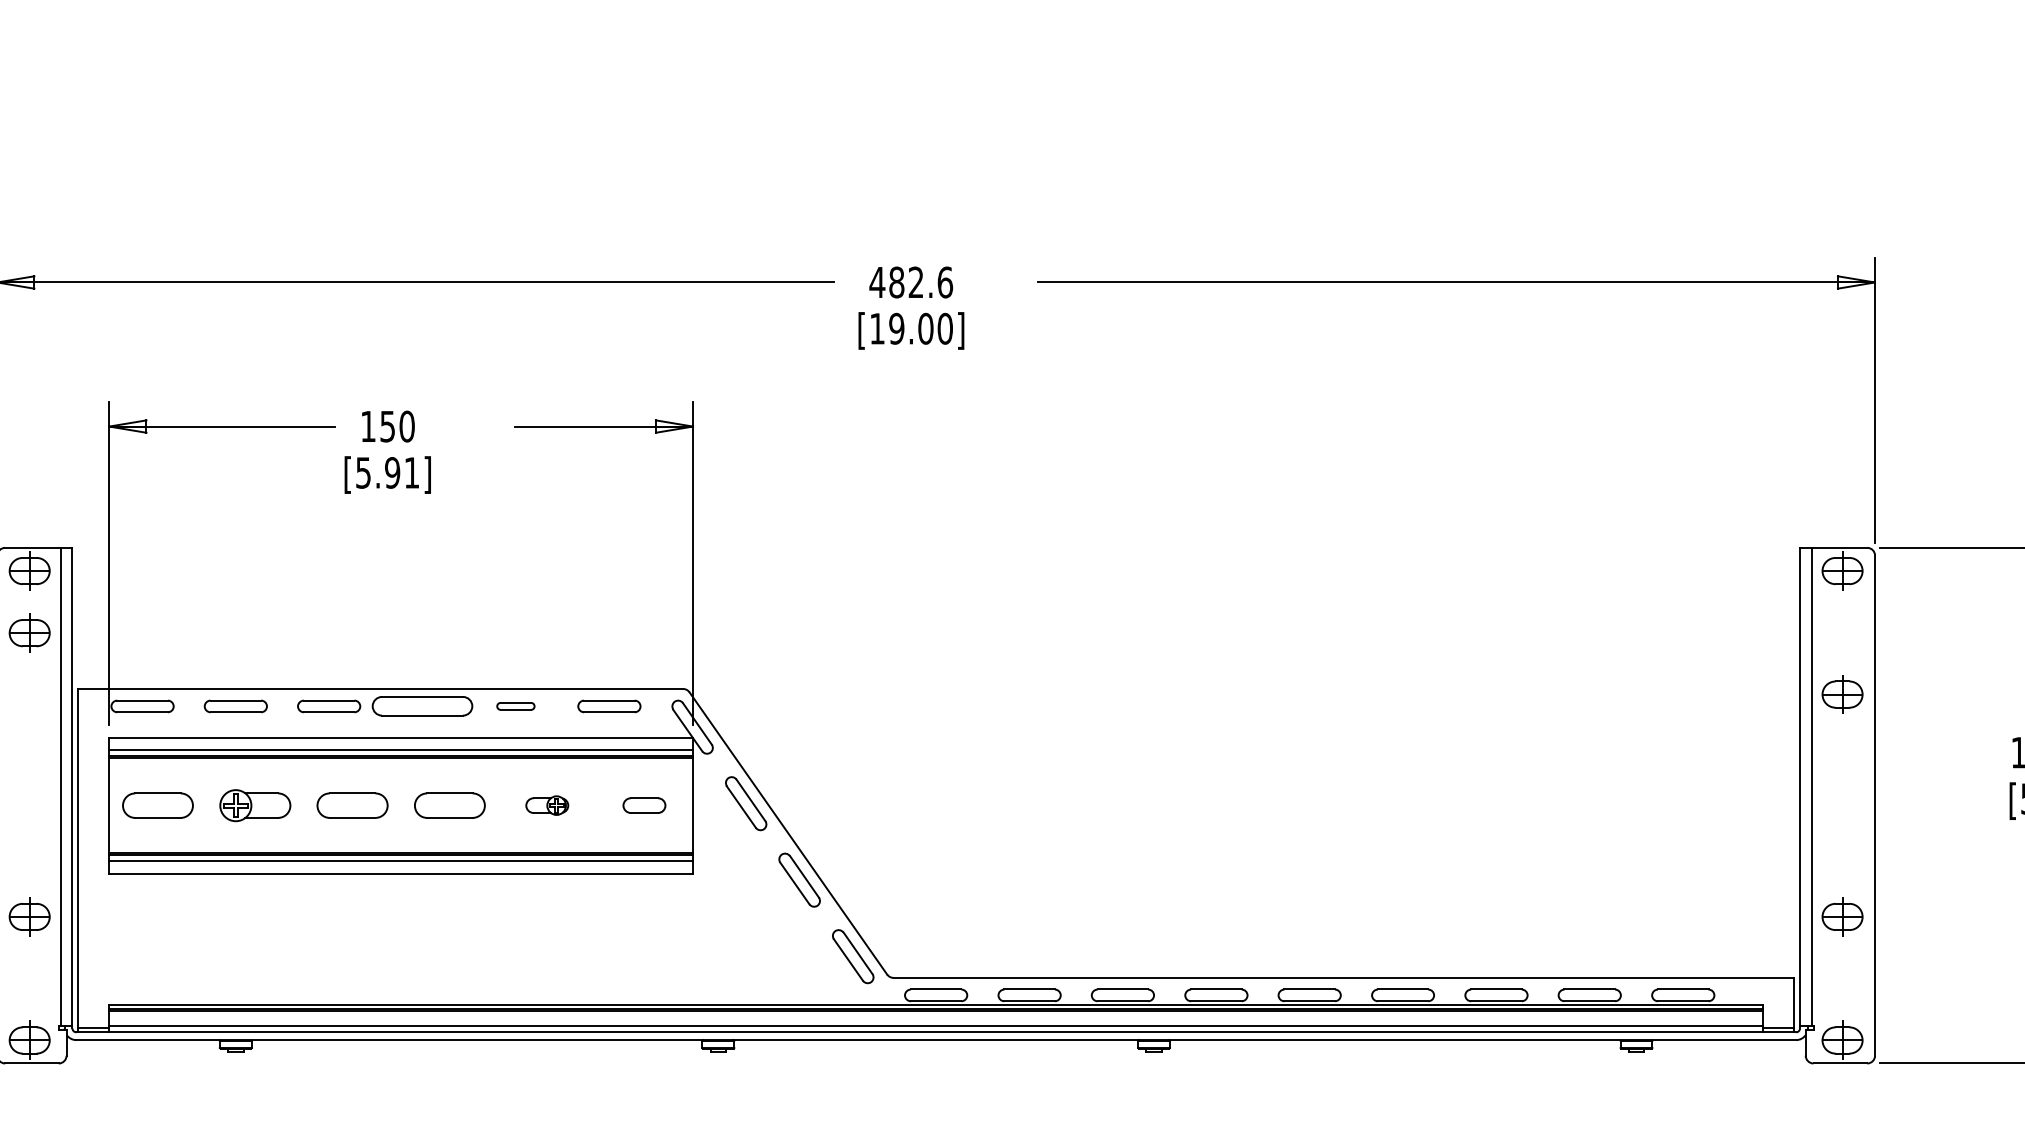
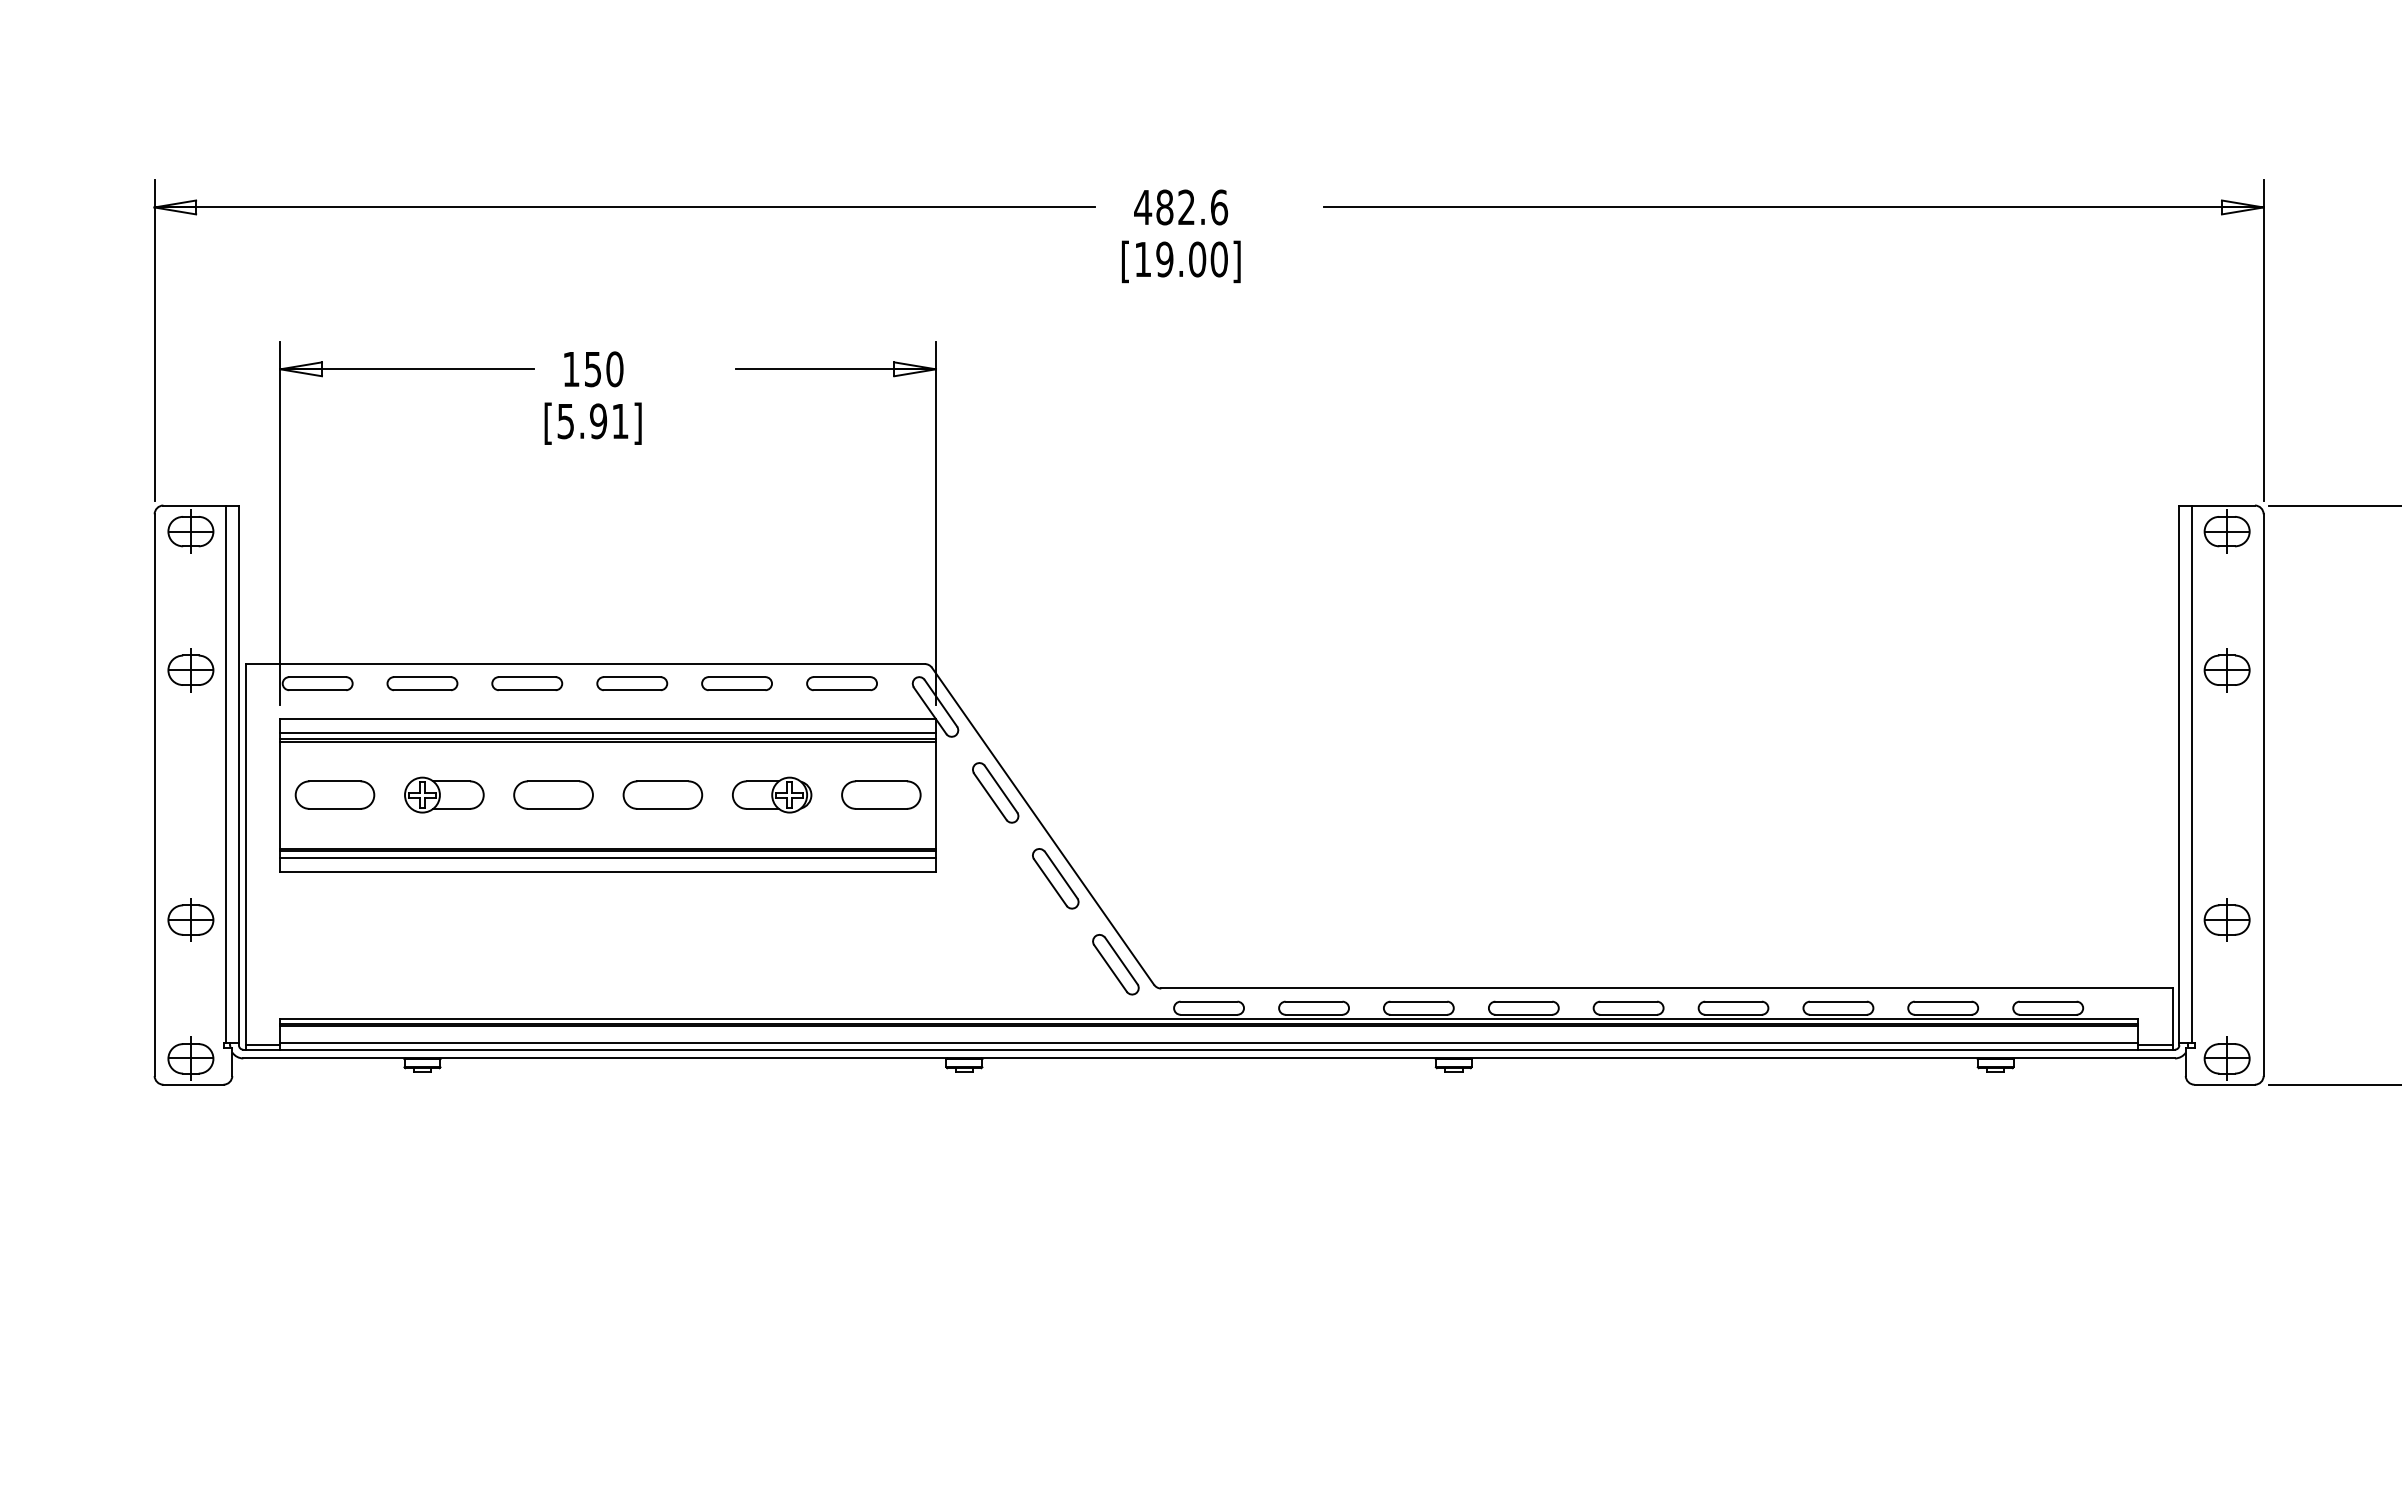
part: (29, 633) -> (190, 670), moved
part: (422, 706) -> (632, 683), size x0.62
part: (515, 706) -> (736, 683), size x1.67
part: (547, 805) -> (772, 794), size x1.67
part: (644, 805) -> (881, 794), size x1.67

